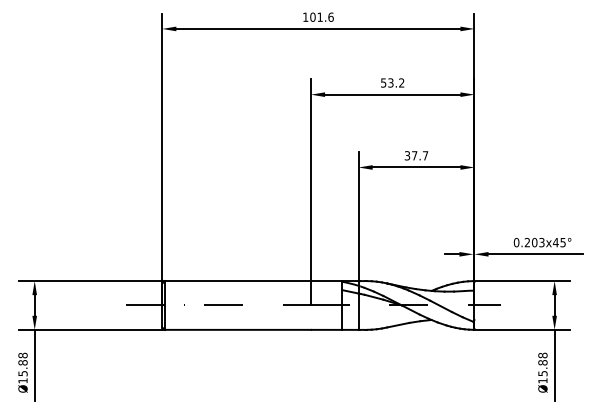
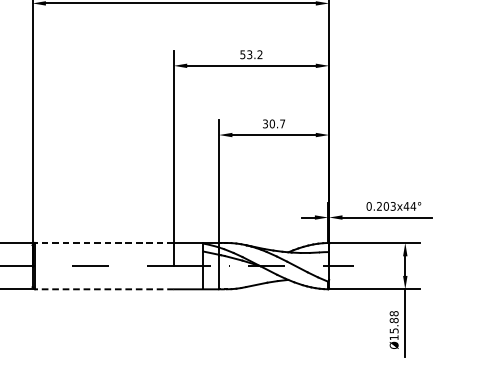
text: (414, 155) -> (272, 123), 37.7 -> 30.7
text: (563, 242) -> (413, 206), 0.203x45° -> 0.203x44°
line: (237, 281) -> (103, 243), solid -> dashed
line: (237, 329) -> (103, 288), solid -> dashed

